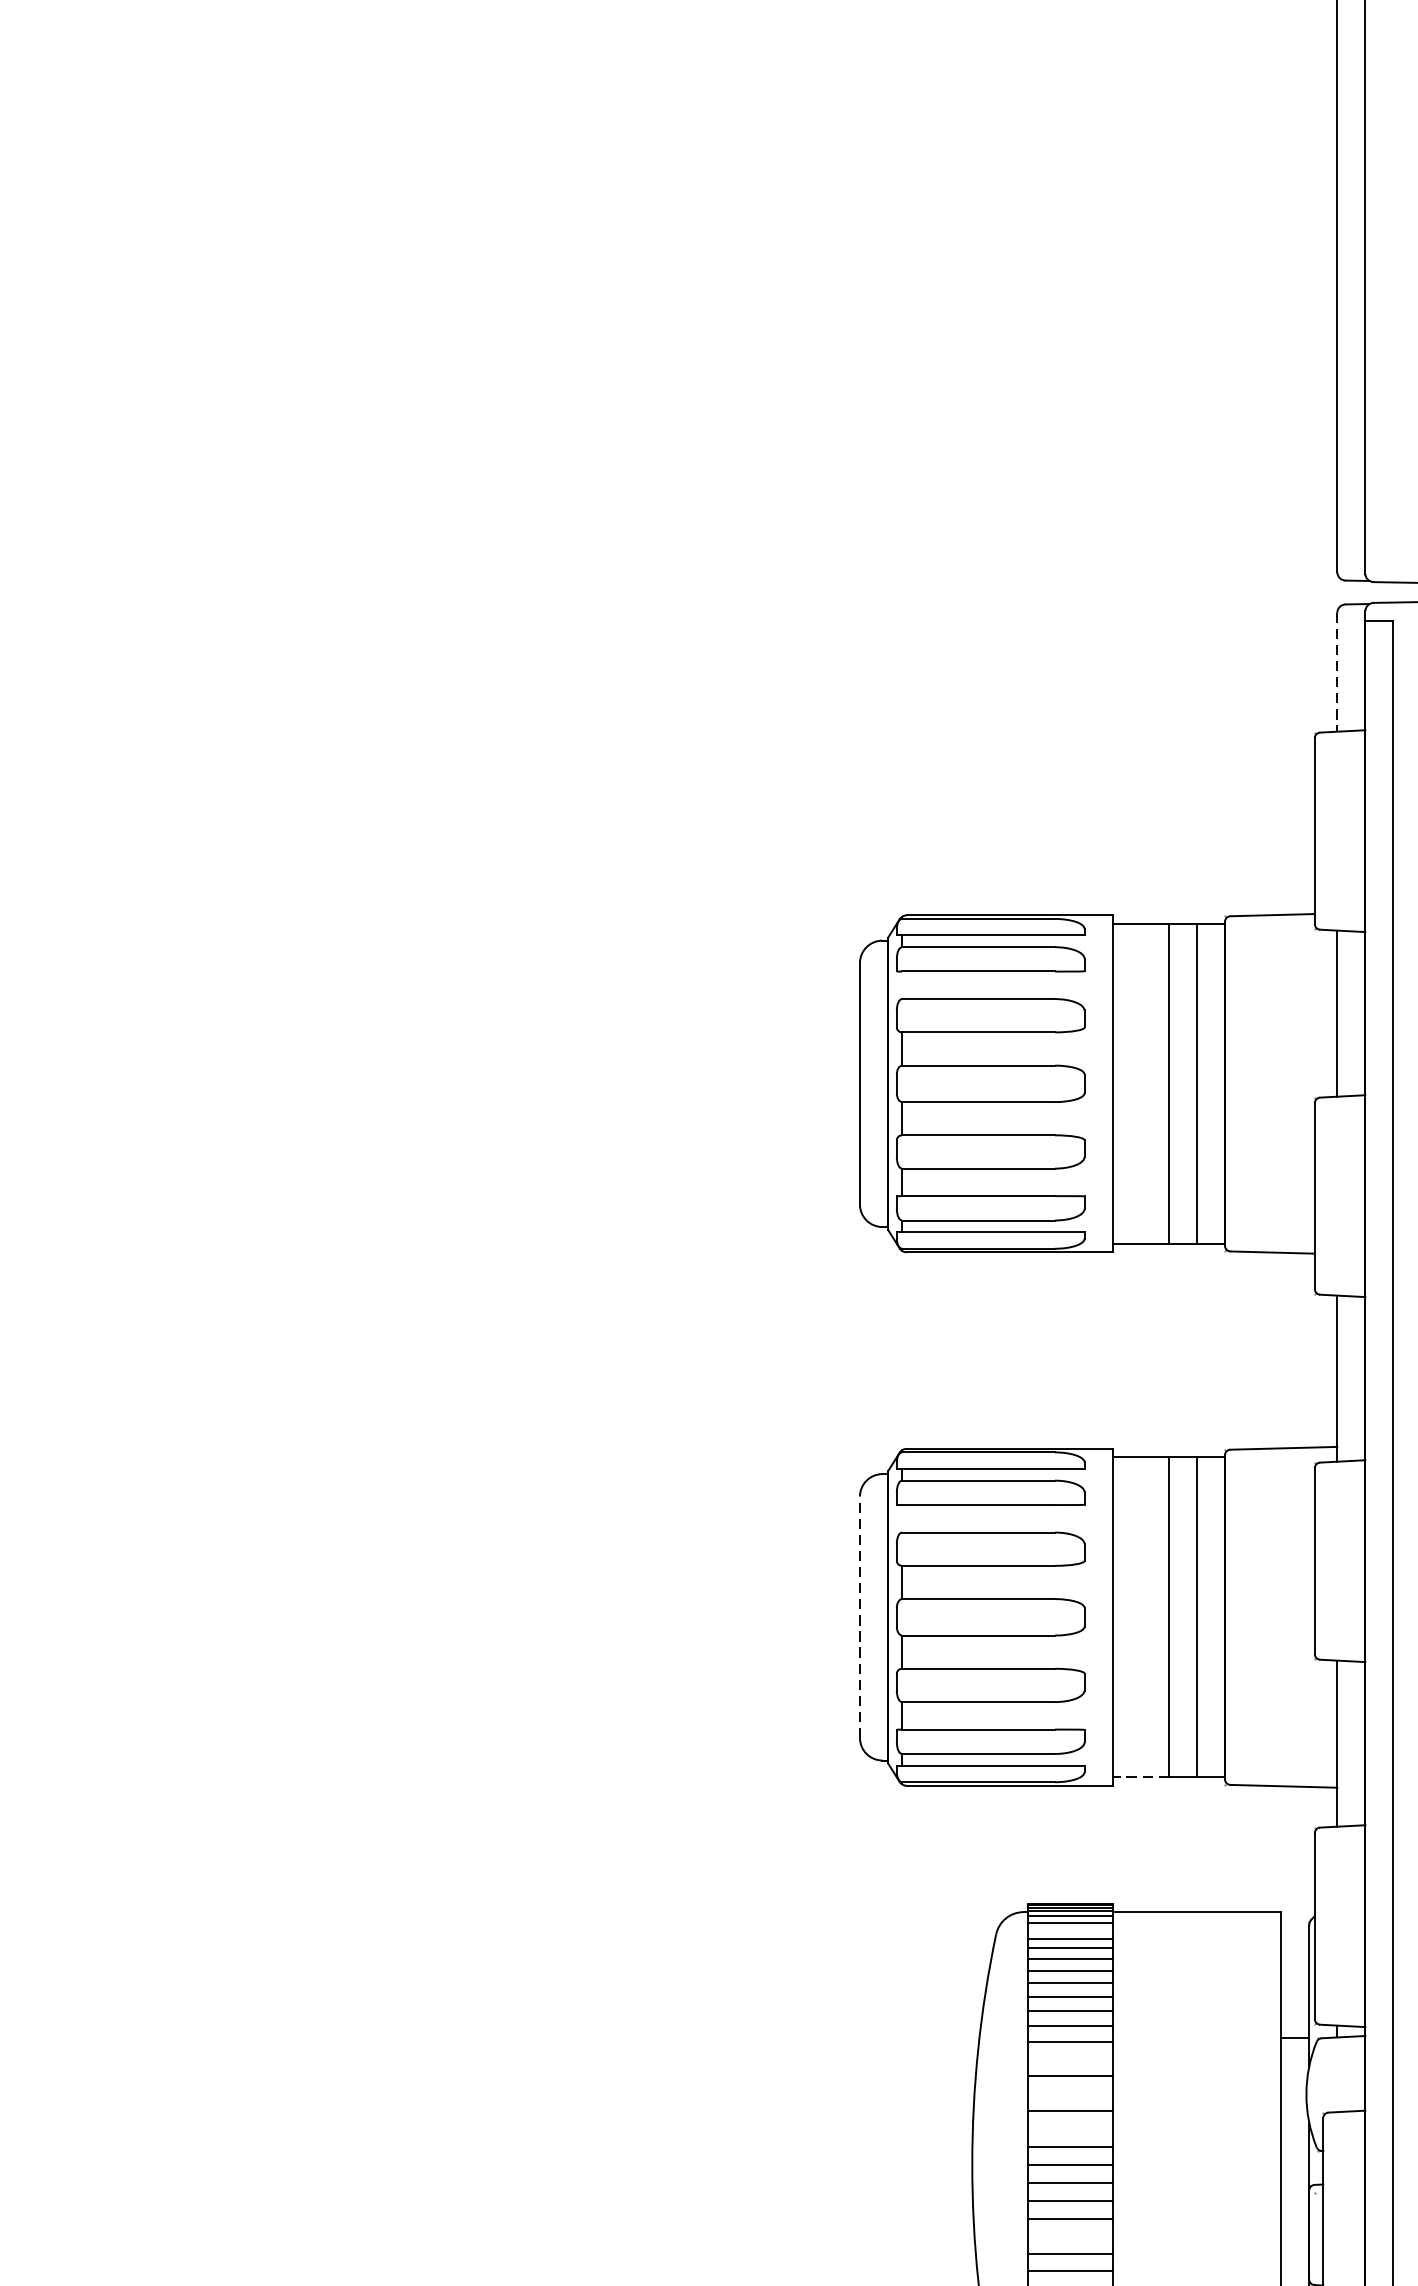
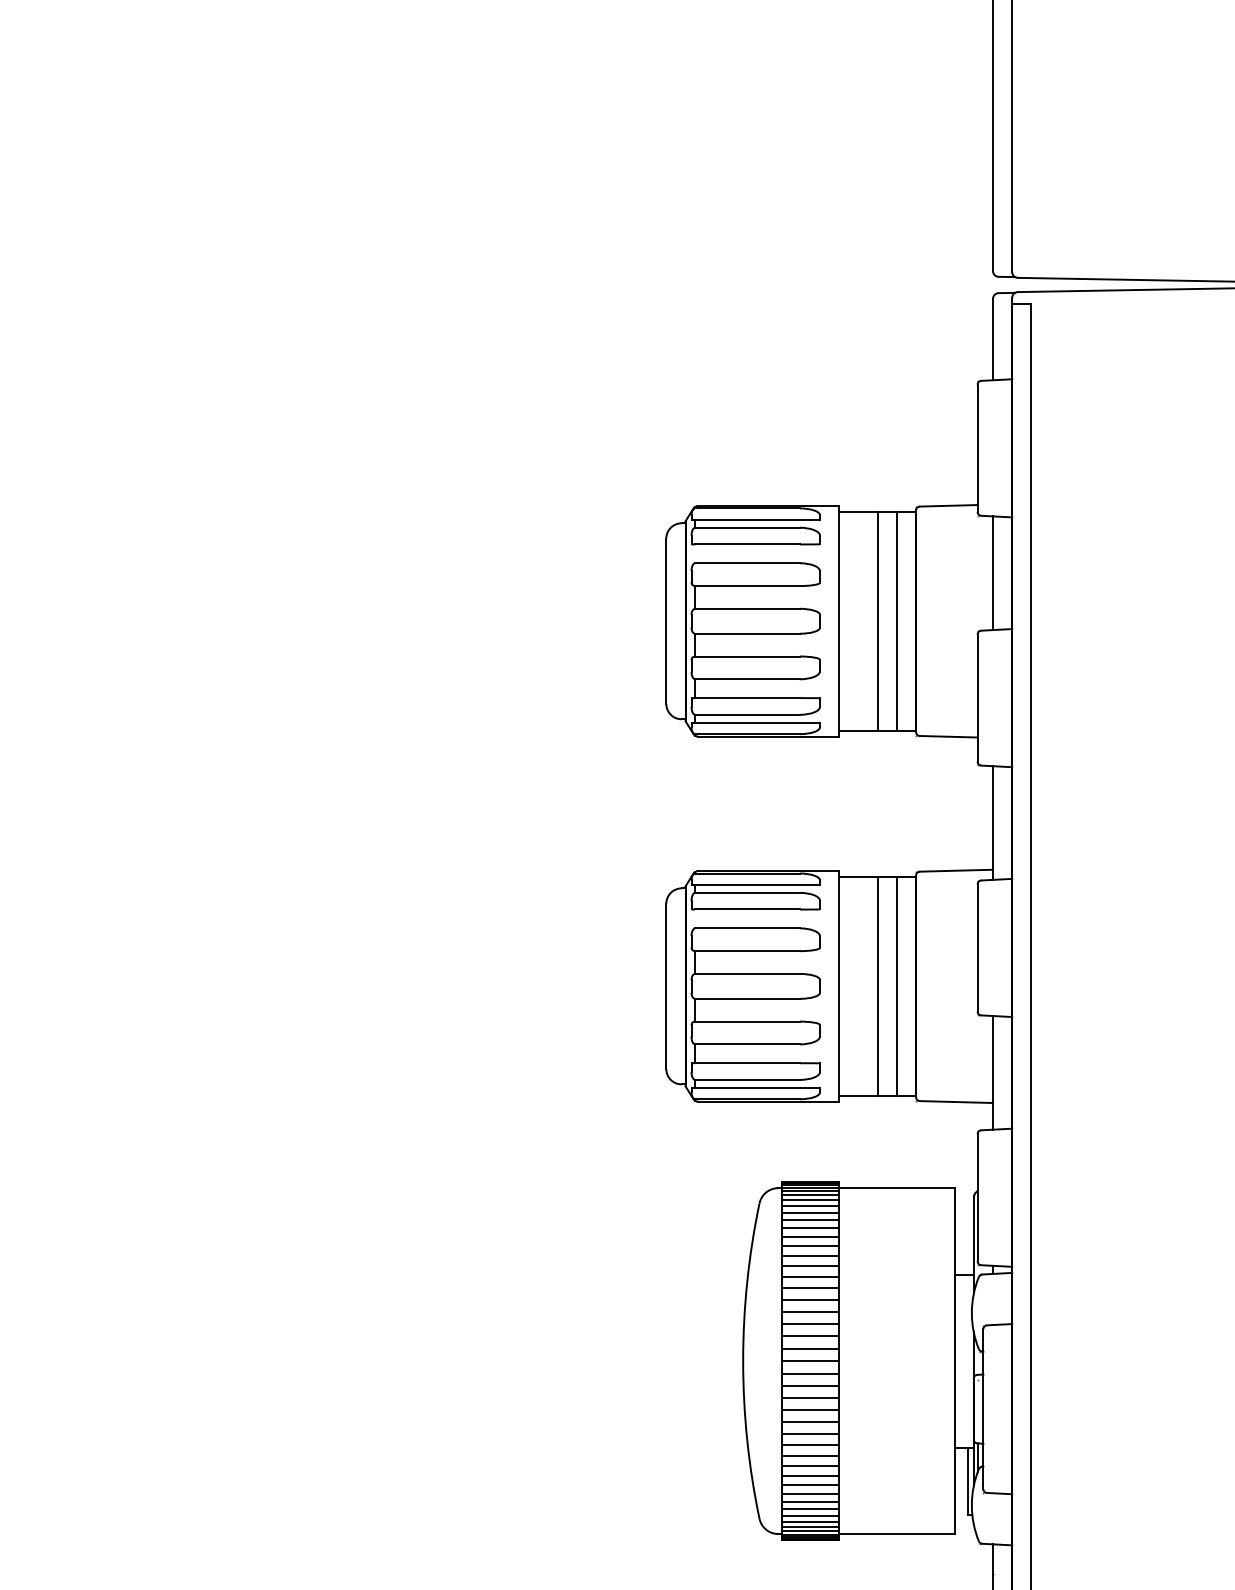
line: (1336, 672) -> (992, 339), dashed -> solid
line: (860, 1617) -> (666, 986), dashed -> solid
line: (1139, 1776) -> (857, 1095), dashed -> solid
line: (1070, 1930) -> (810, 1200), added
line: (1070, 2058) -> (810, 1288), added
line: (1070, 2092) -> (810, 1311), added
line: (1070, 2128) -> (810, 1336), added
line: (1070, 2236) -> (810, 1410), added

